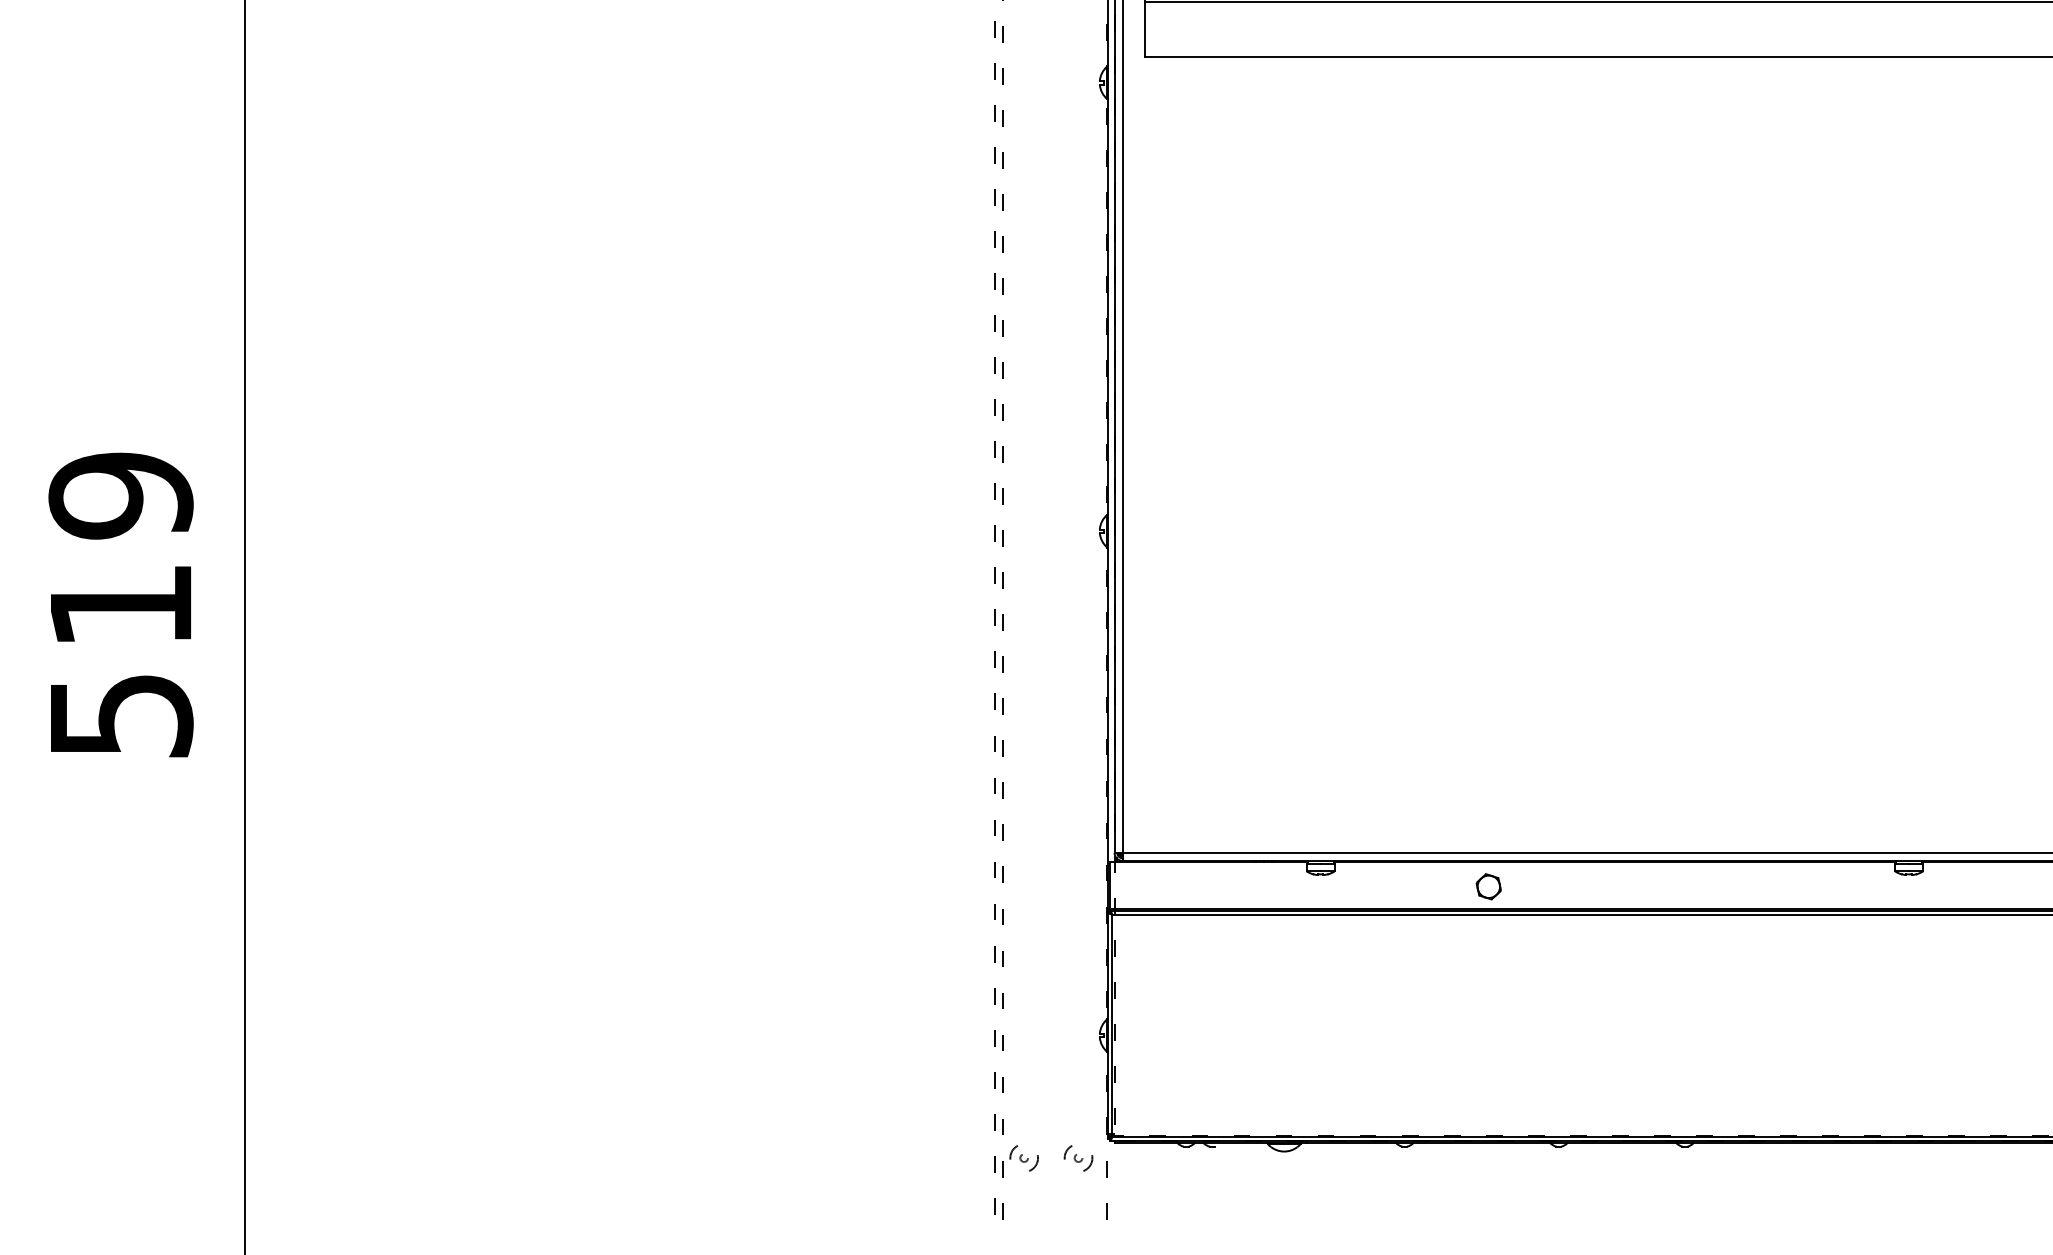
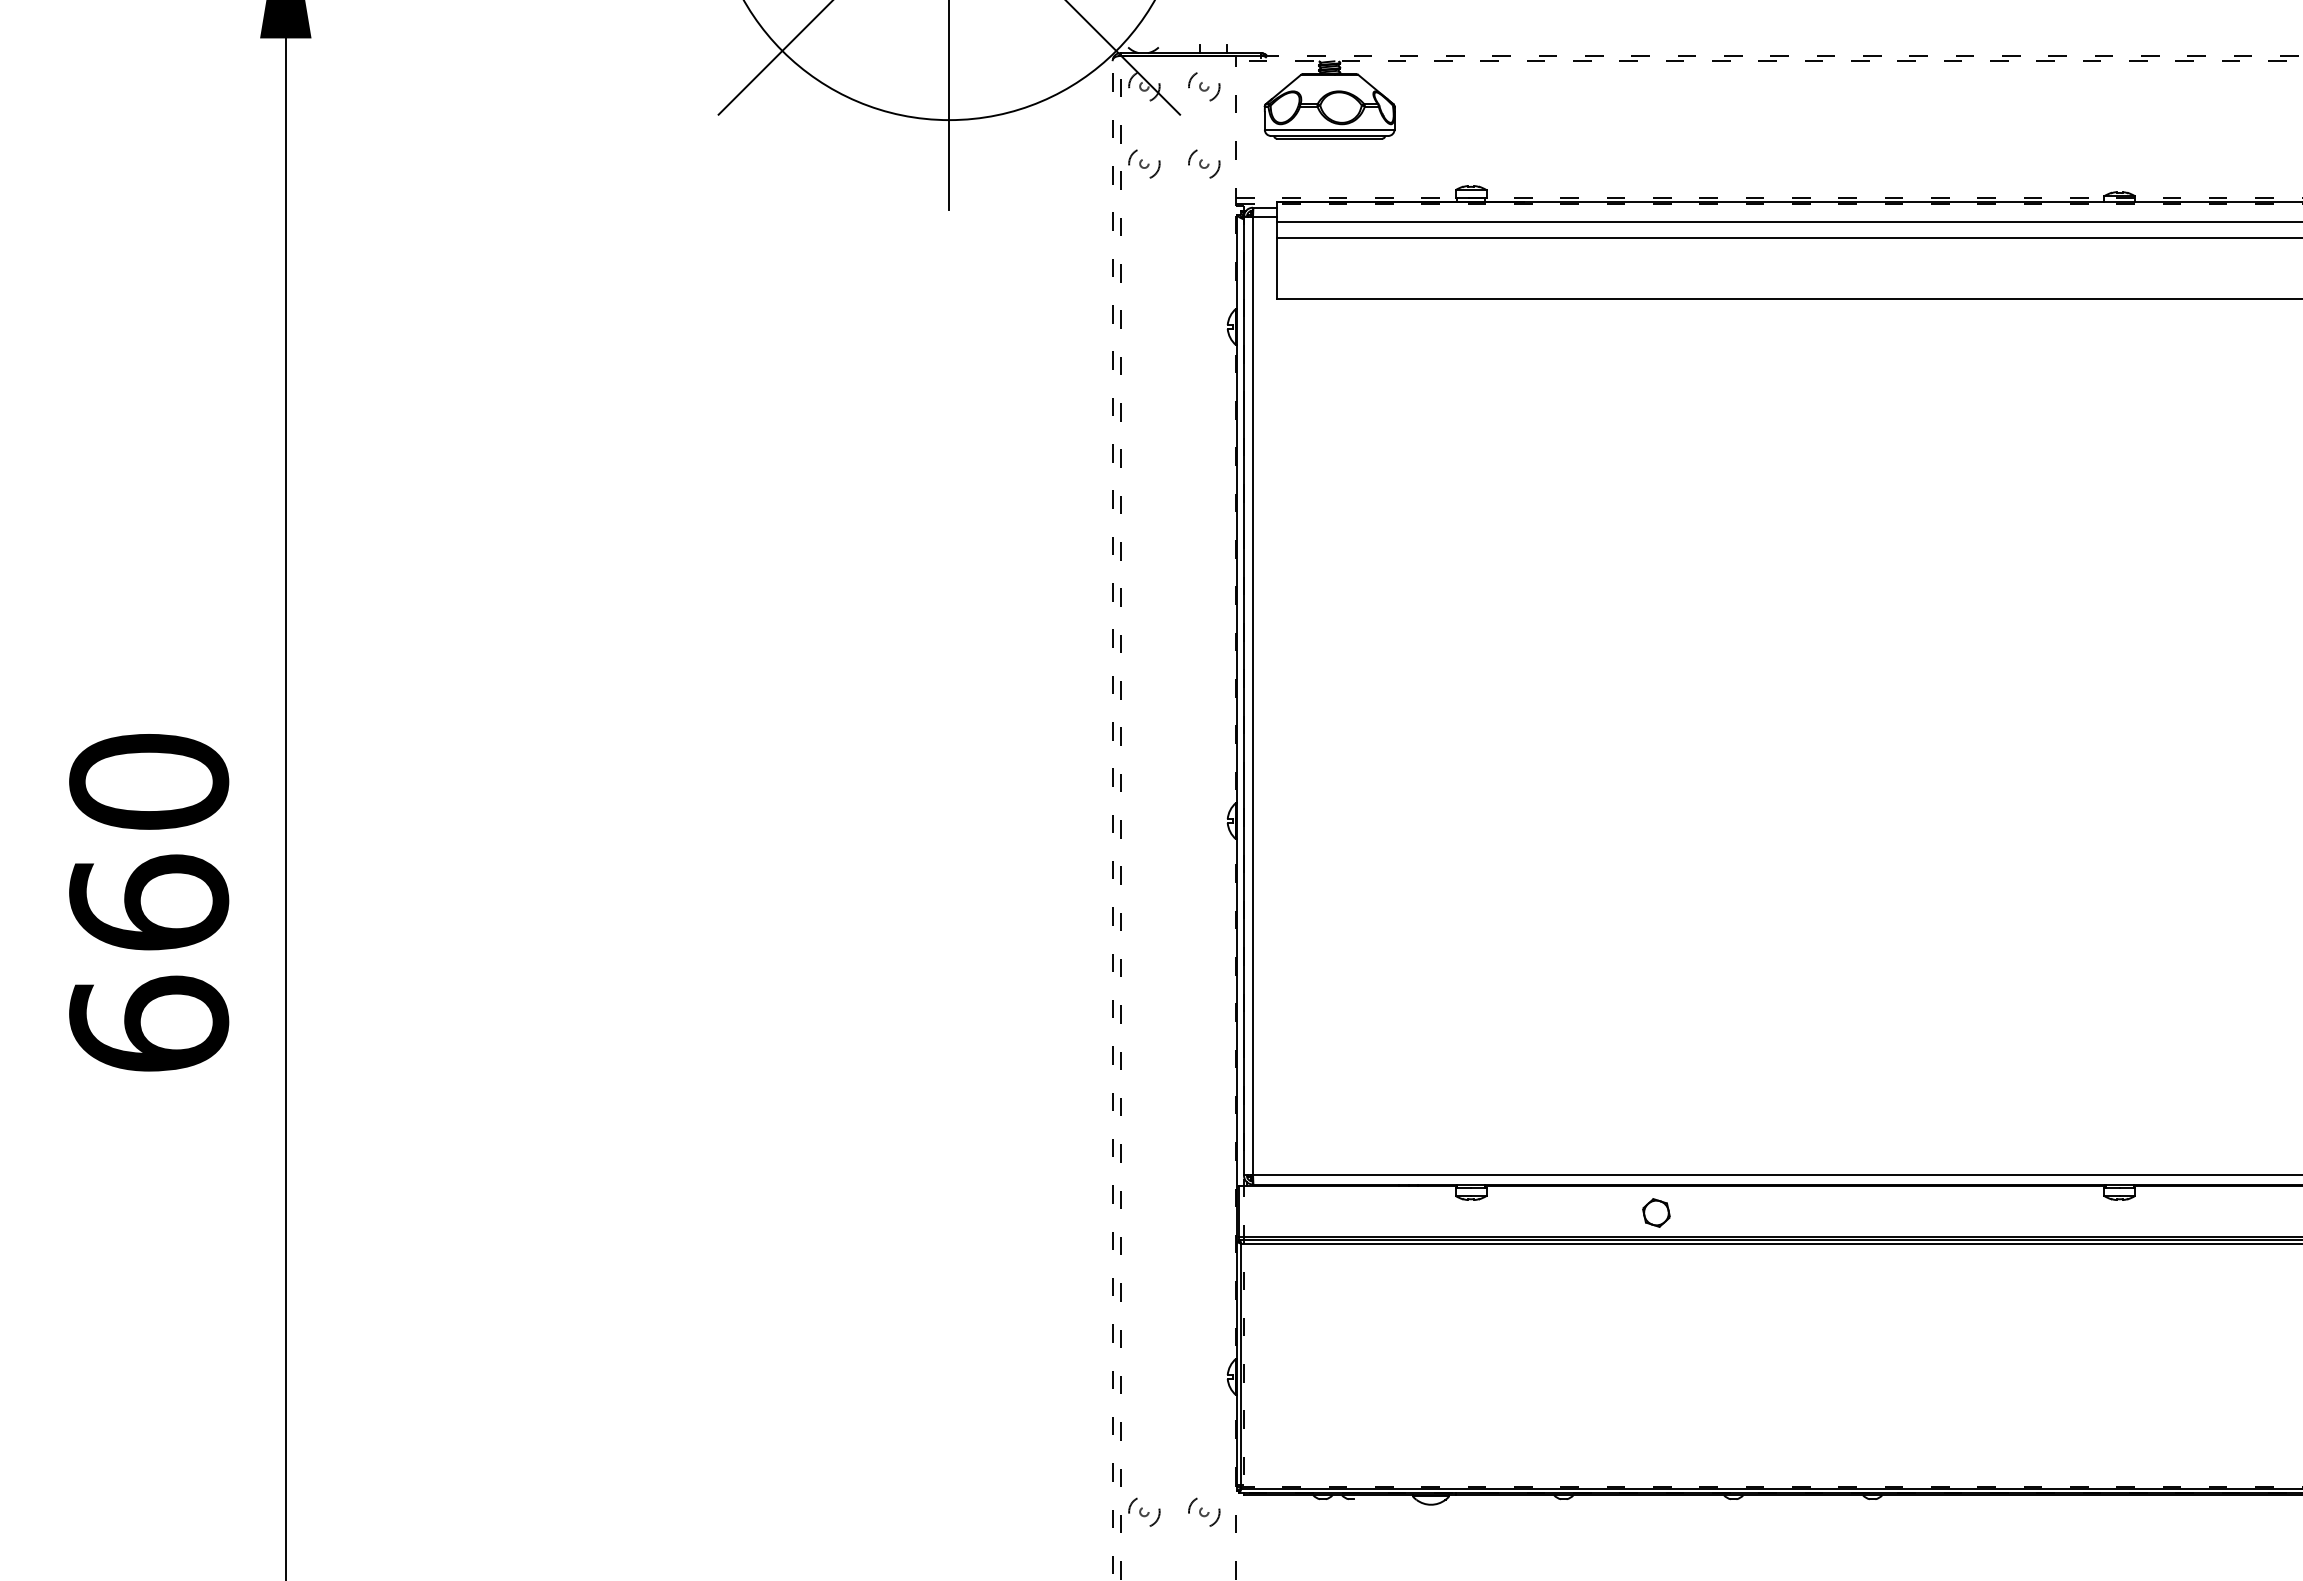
text: (121, 605) -> (149, 902), 519 -> 660

